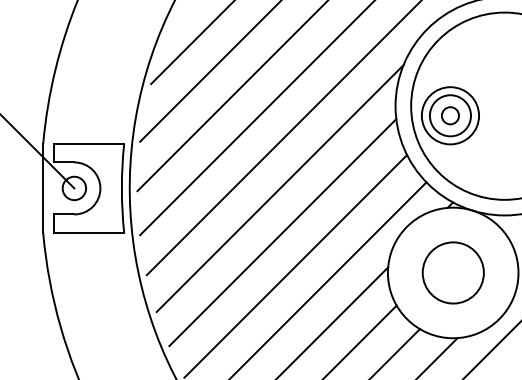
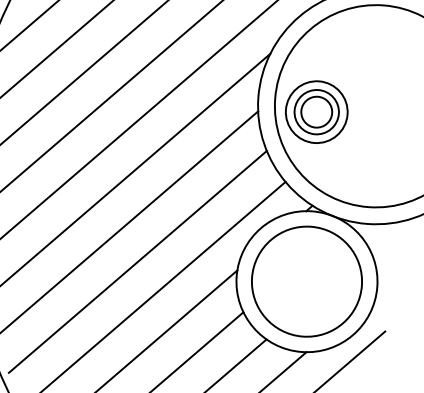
circle: (450, 115) -> (316, 111), size x1.67
circle: (453, 272) -> (307, 281), size x1.67

